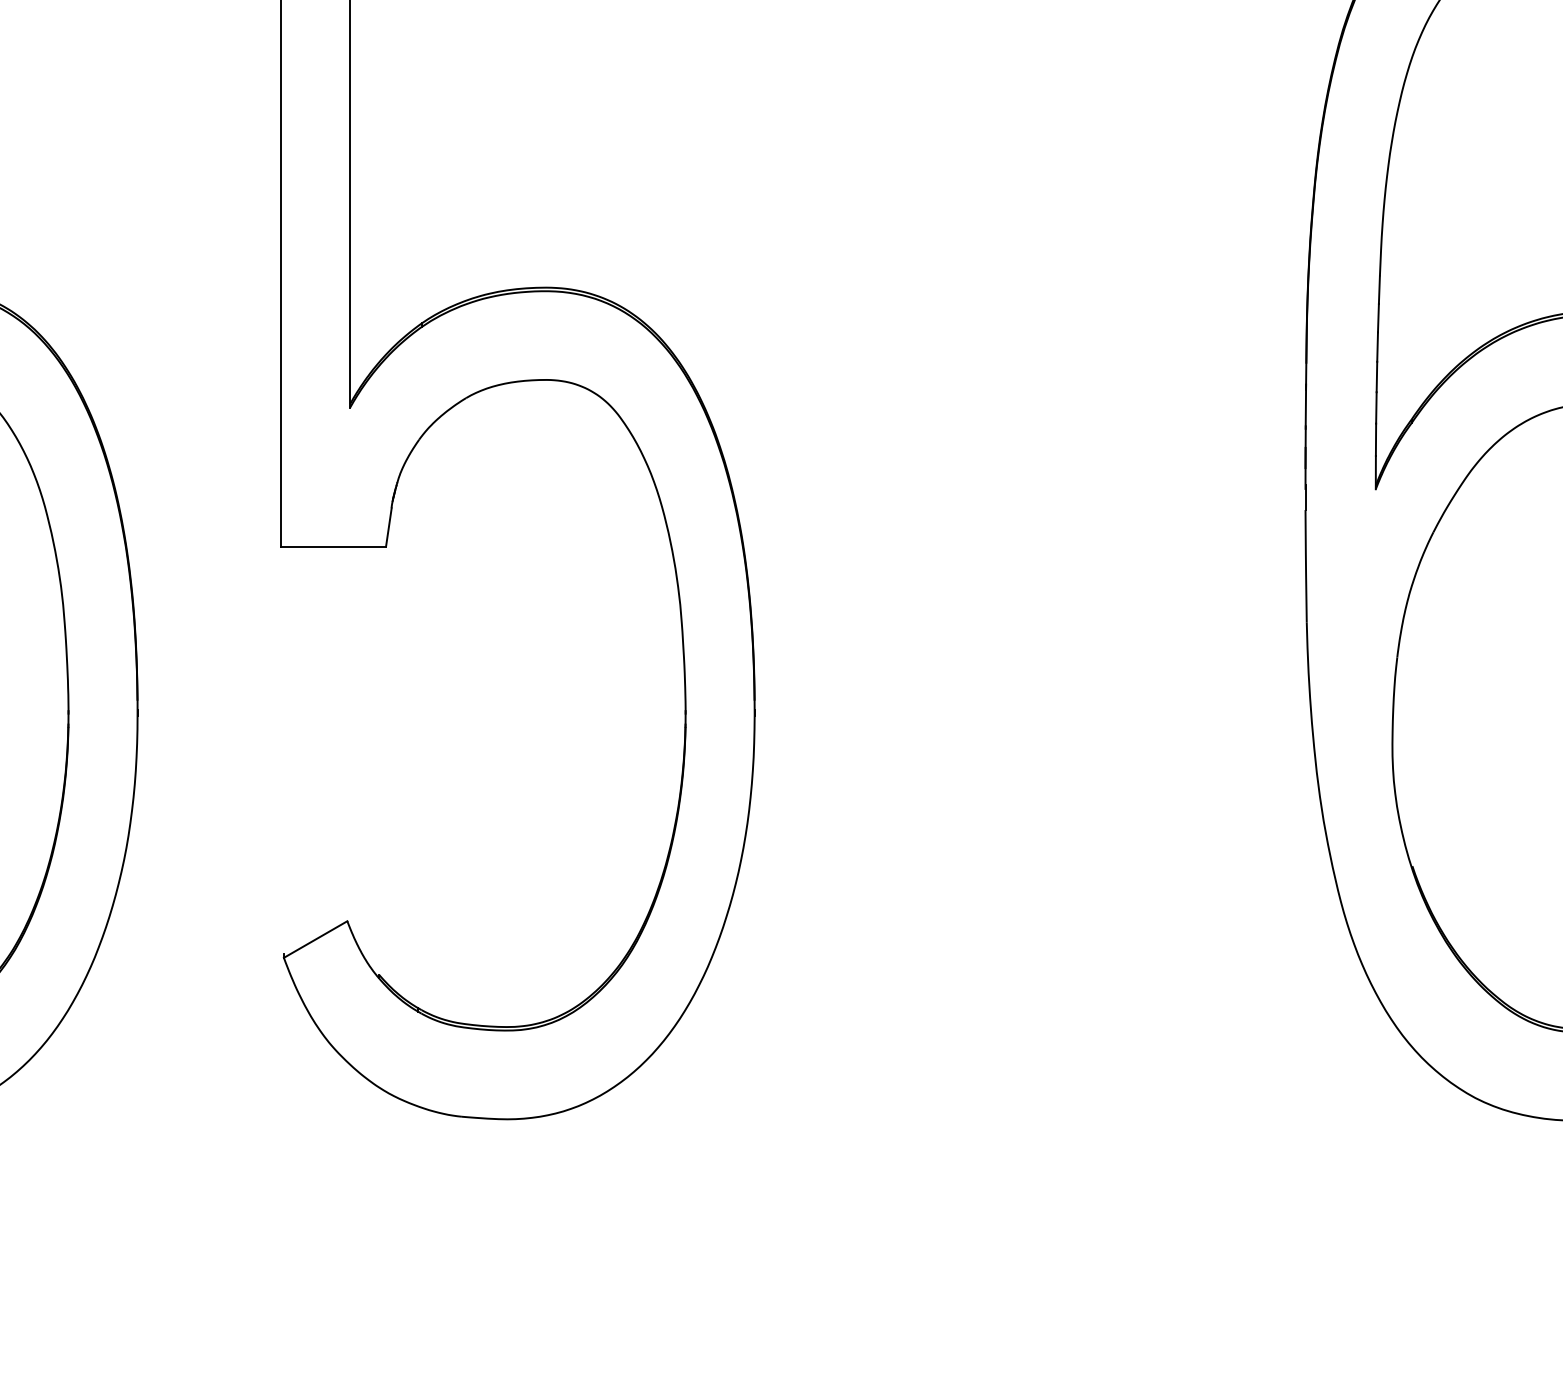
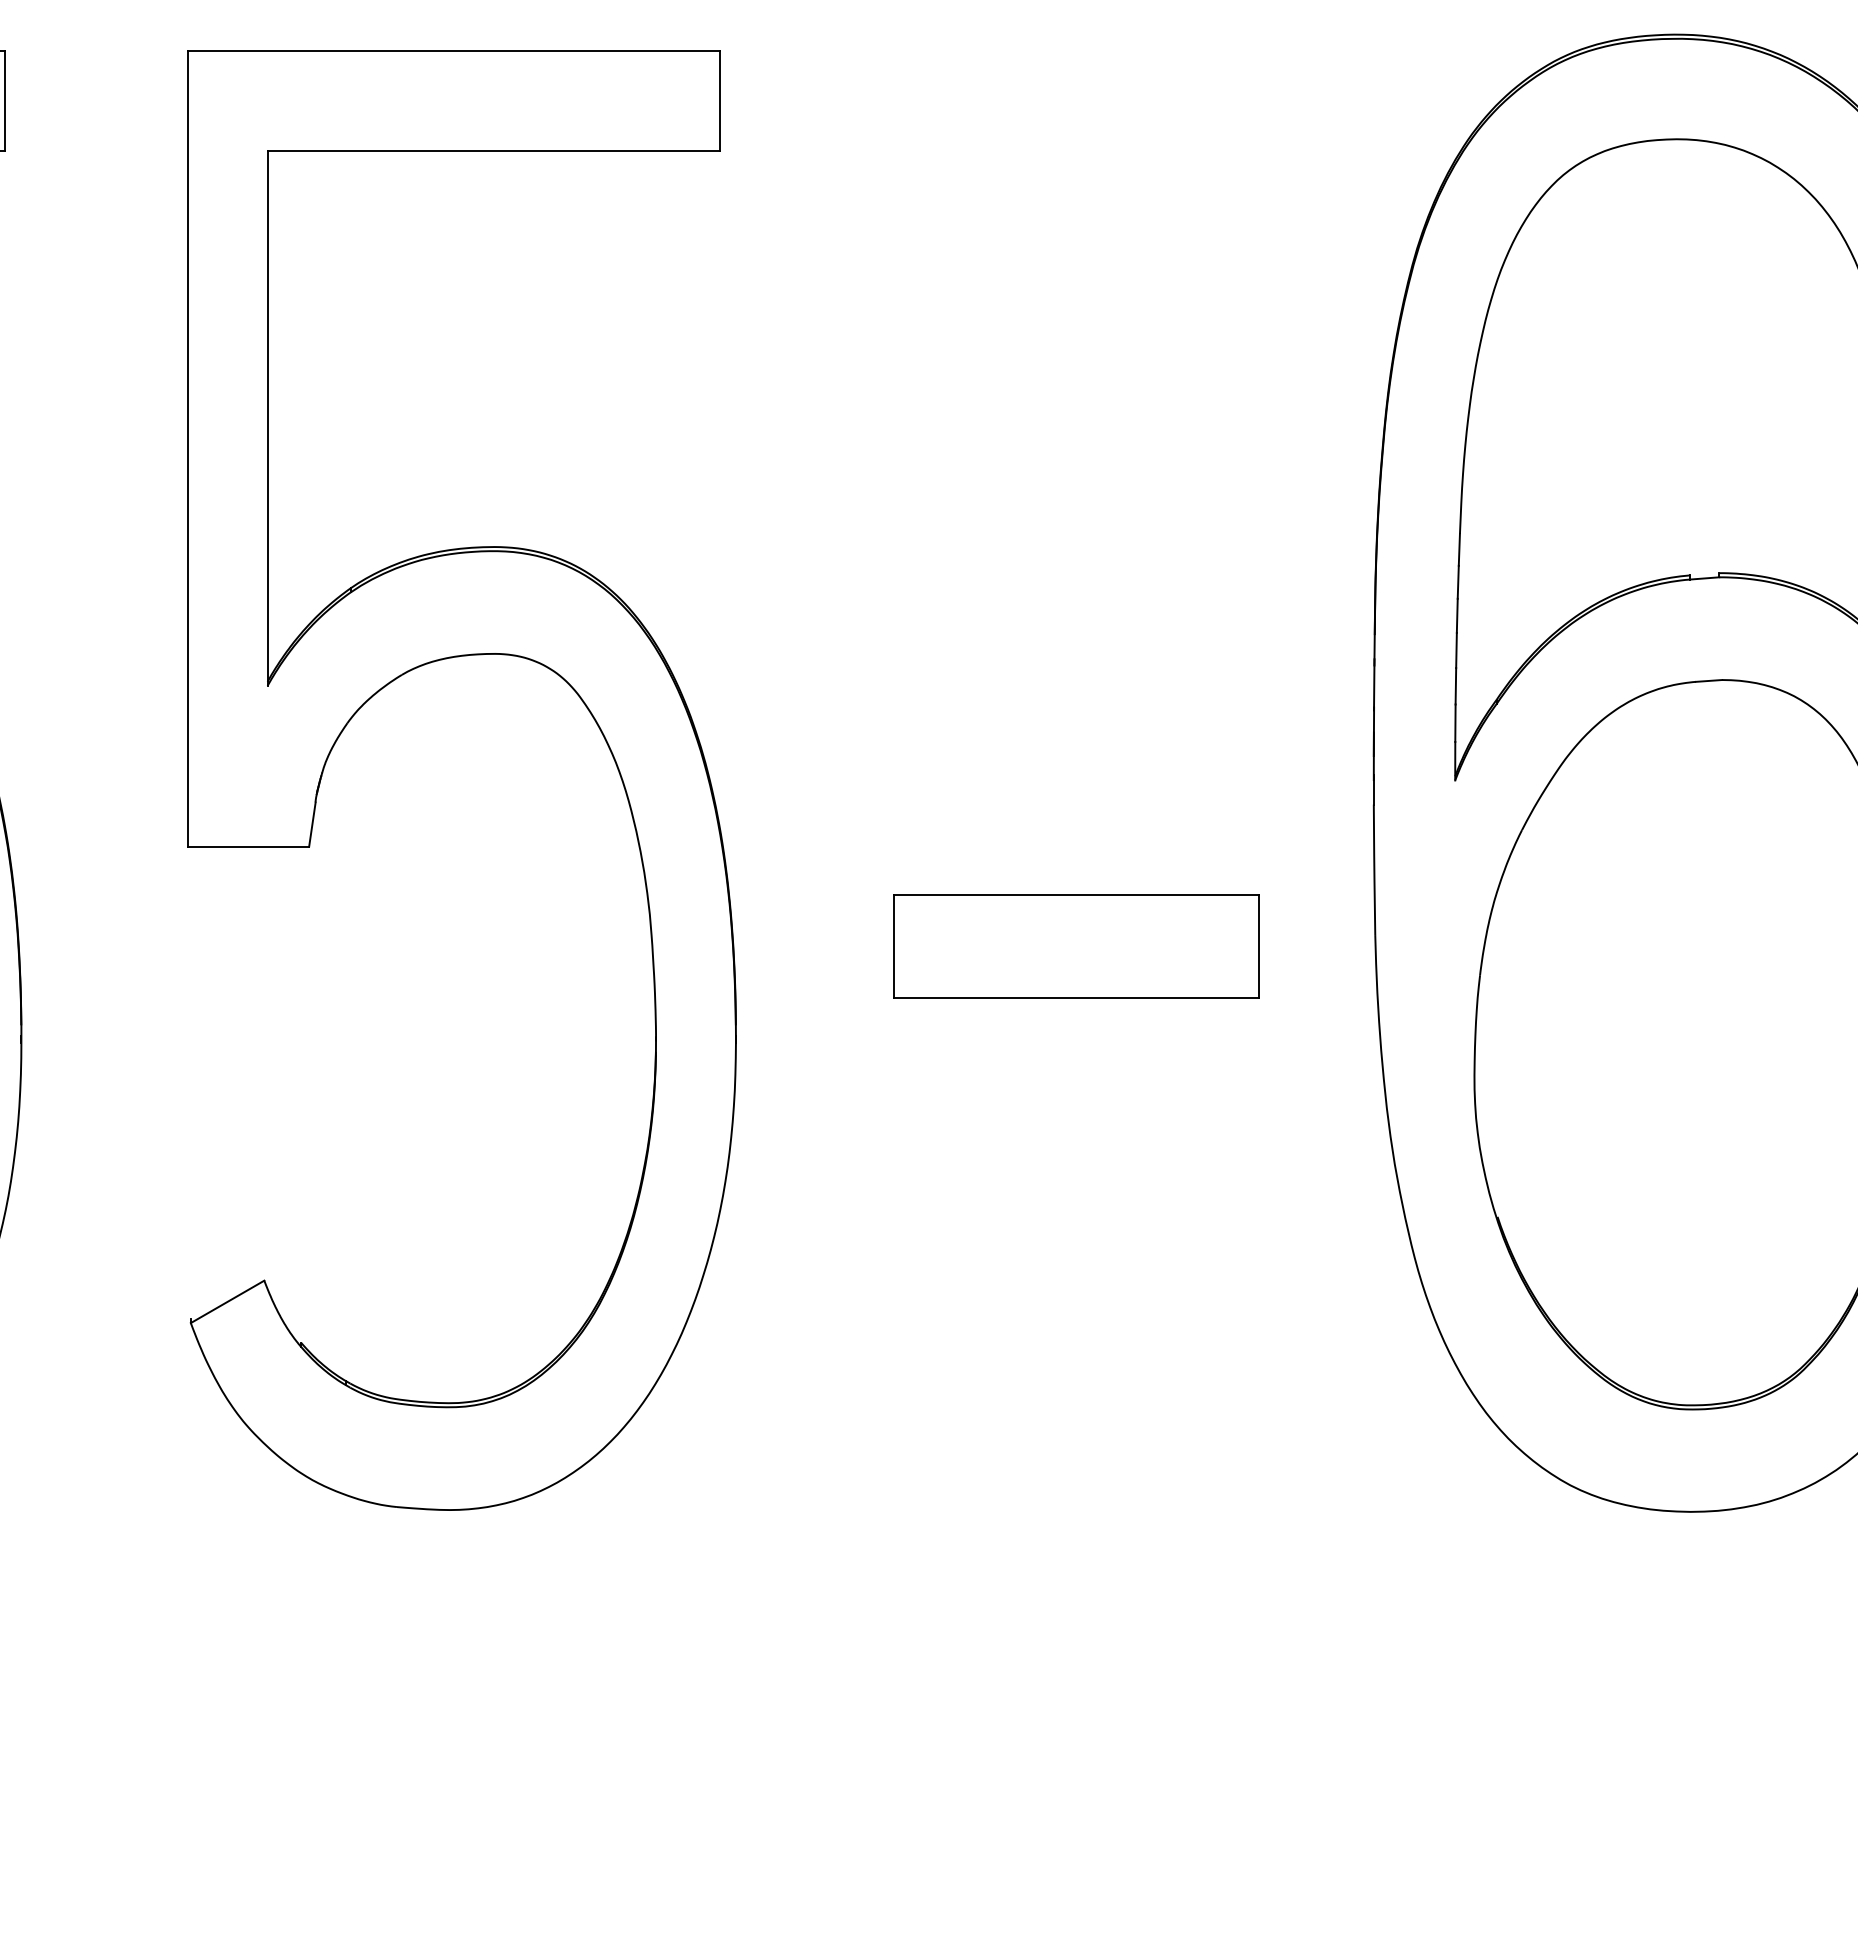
part: (1048, 632) -> (1076, 946), added

